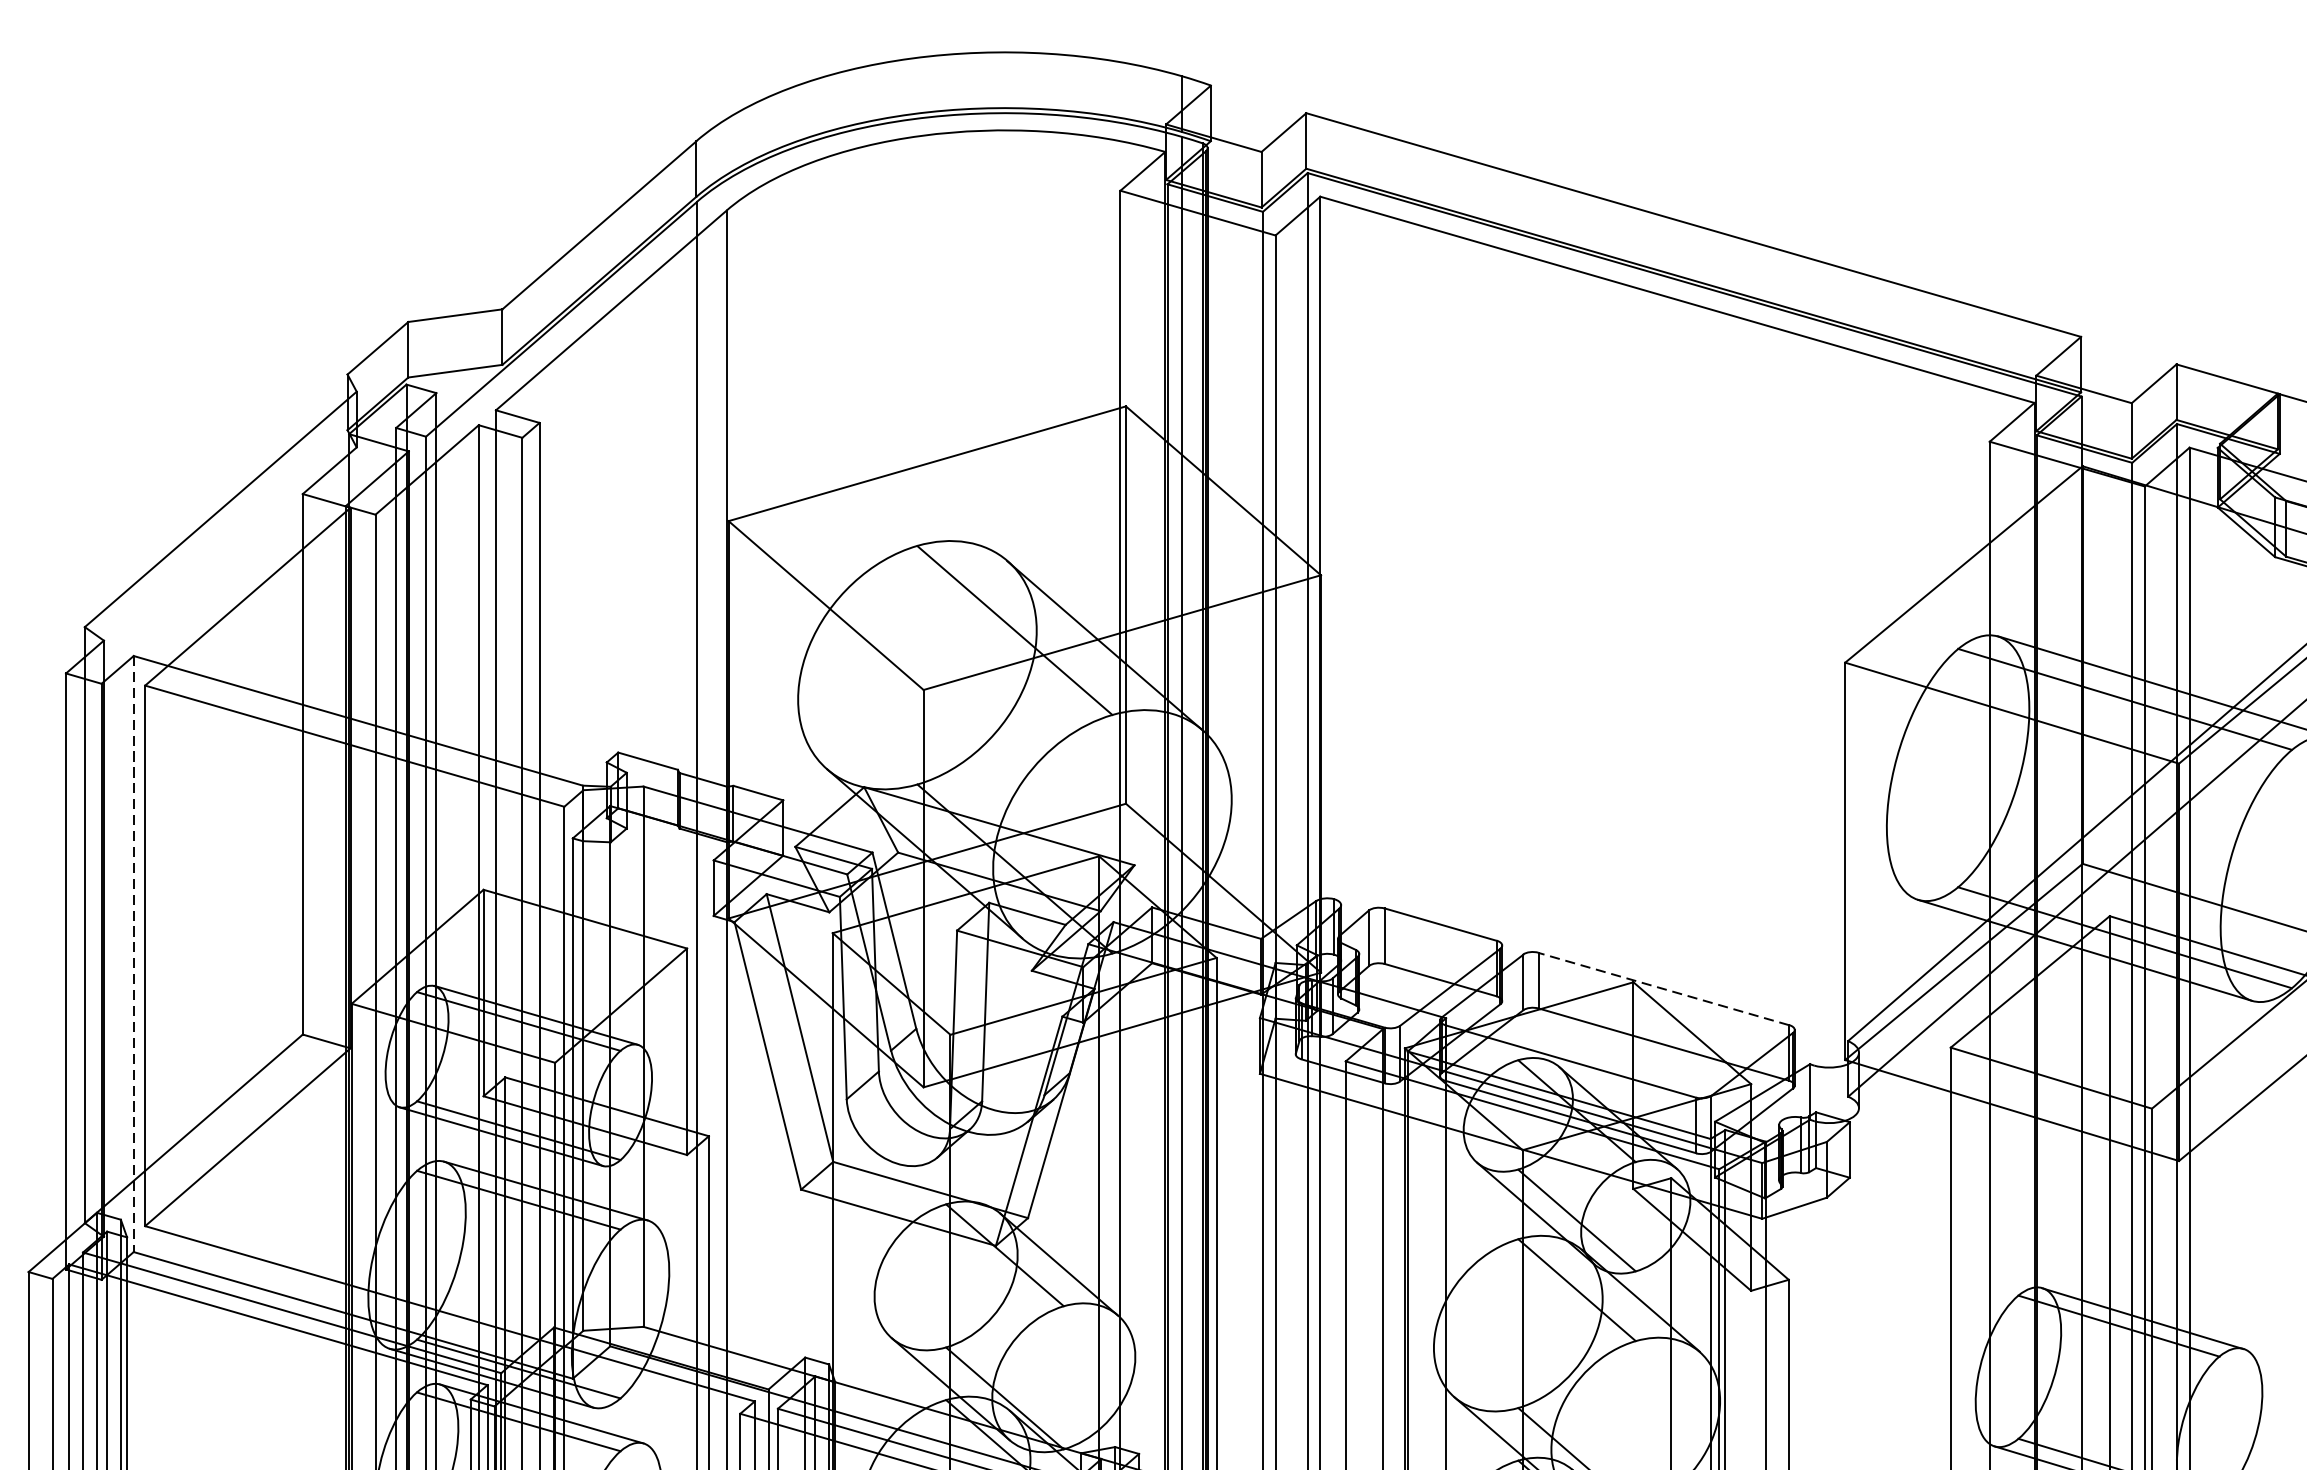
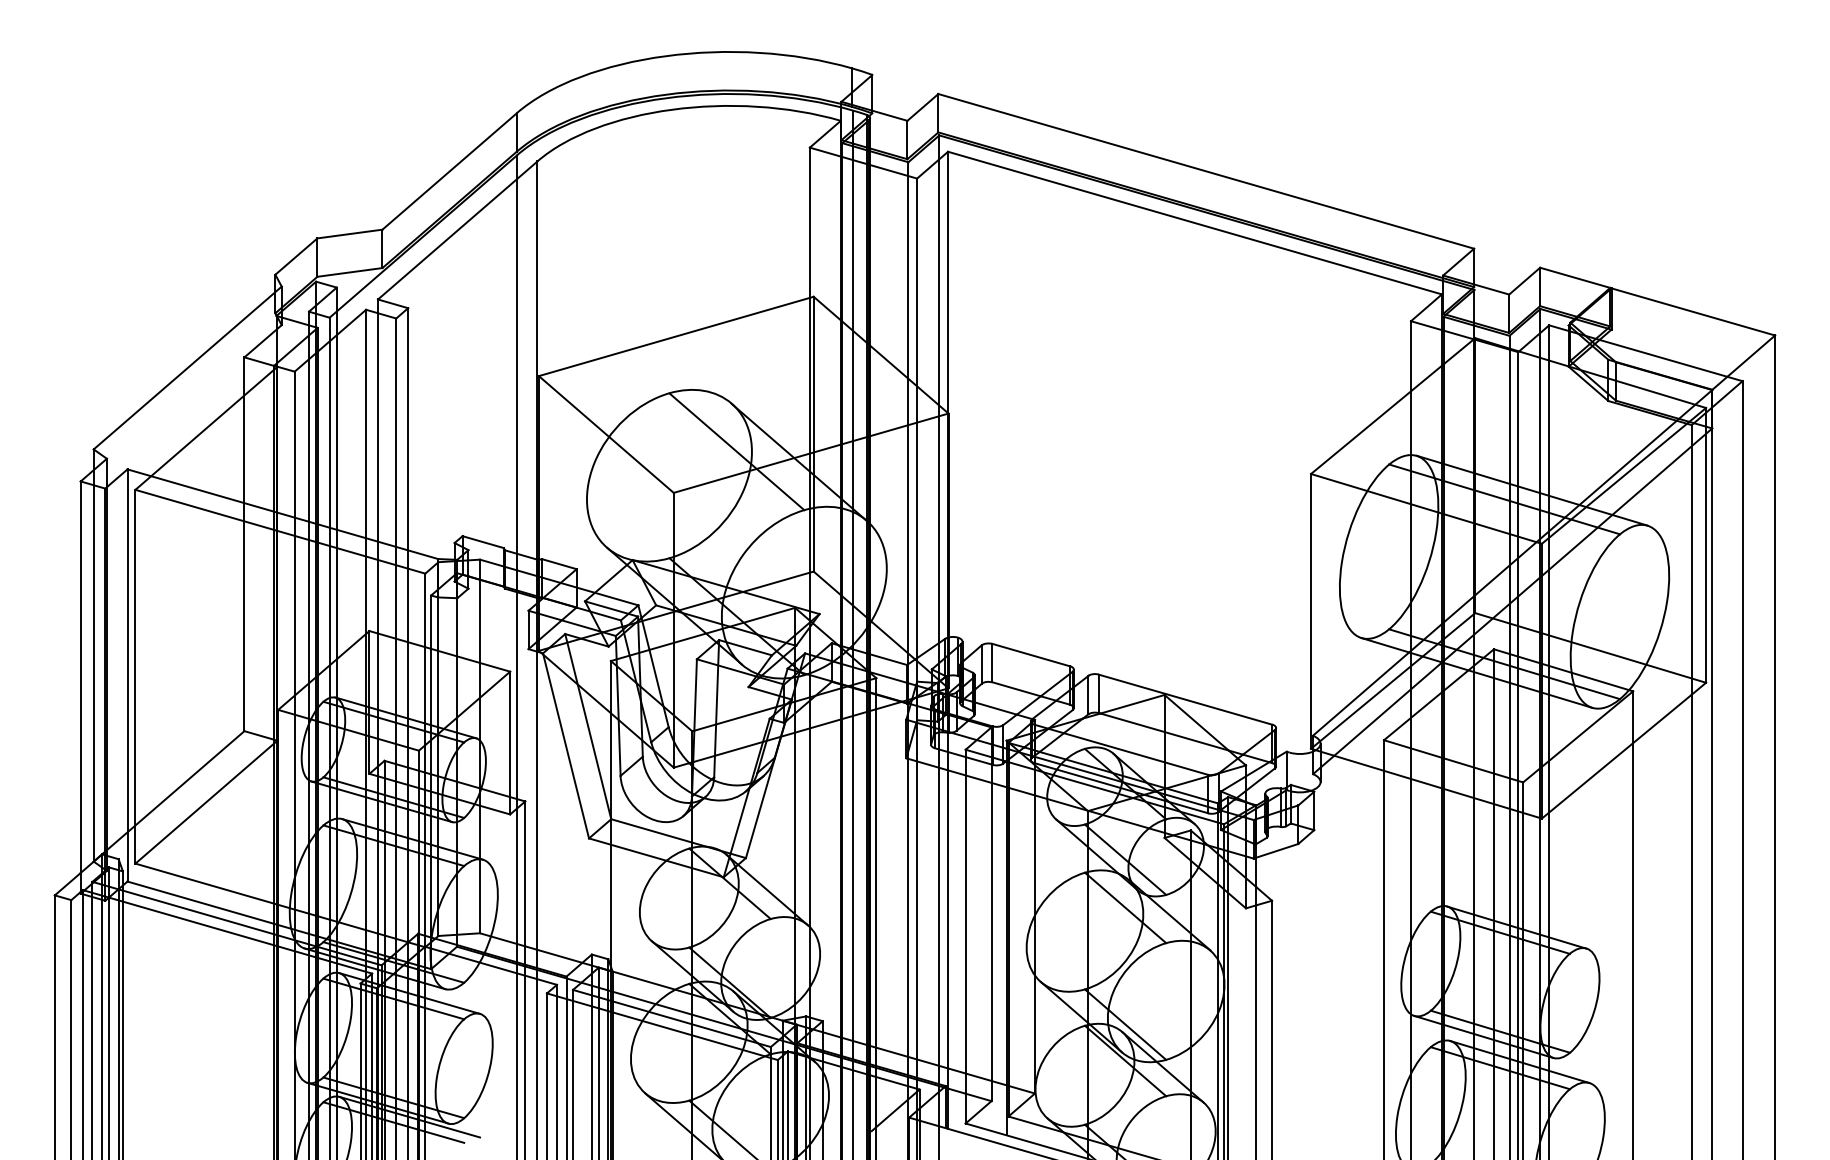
line: (133, 954) -> (127, 675), dashed -> solid
line: (1663, 988) -> (1185, 699), dashed -> solid

